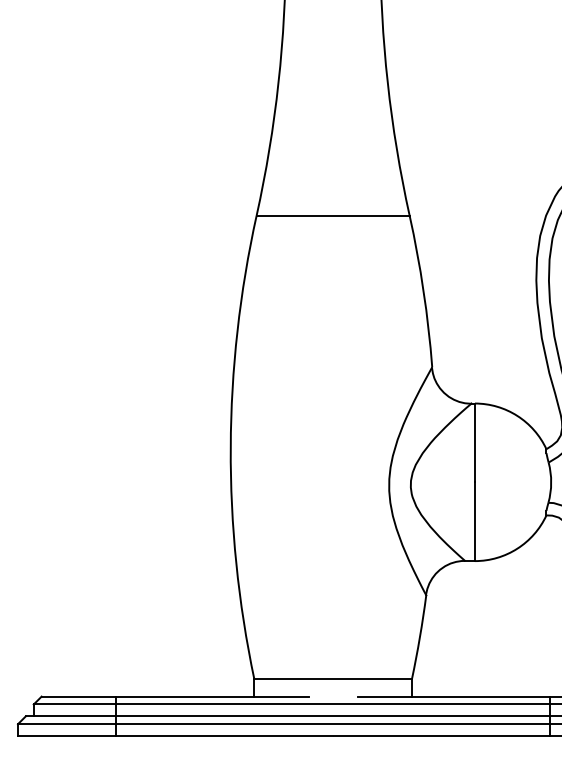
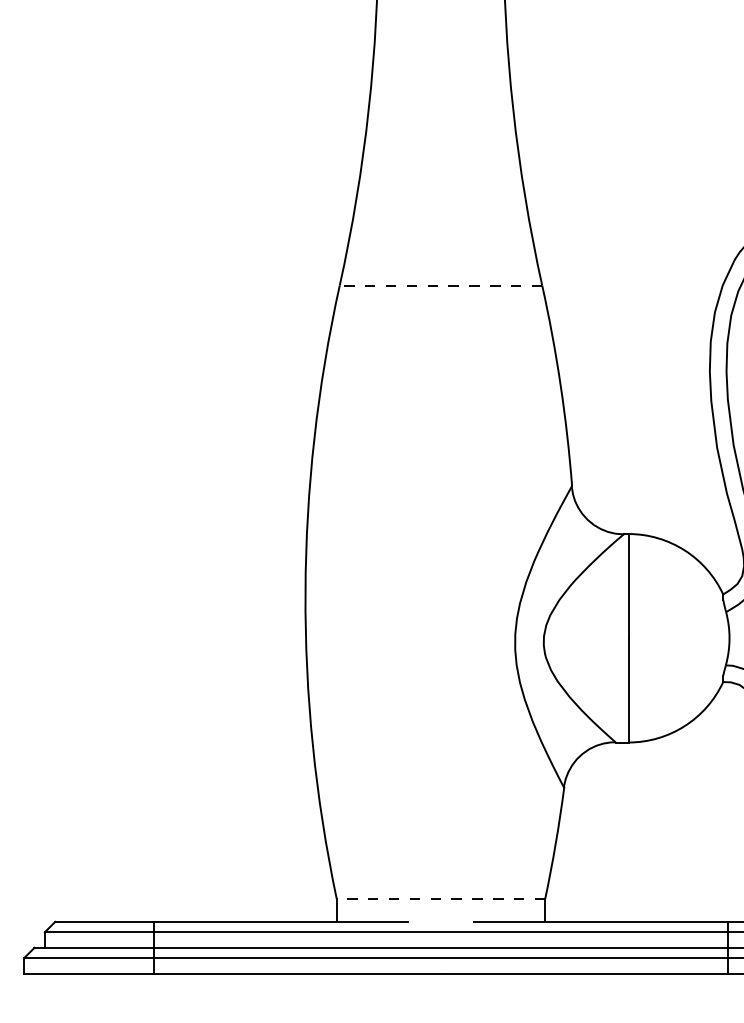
line: (332, 215) -> (440, 285), solid -> dashed
line: (332, 678) -> (440, 898), solid -> dashed

